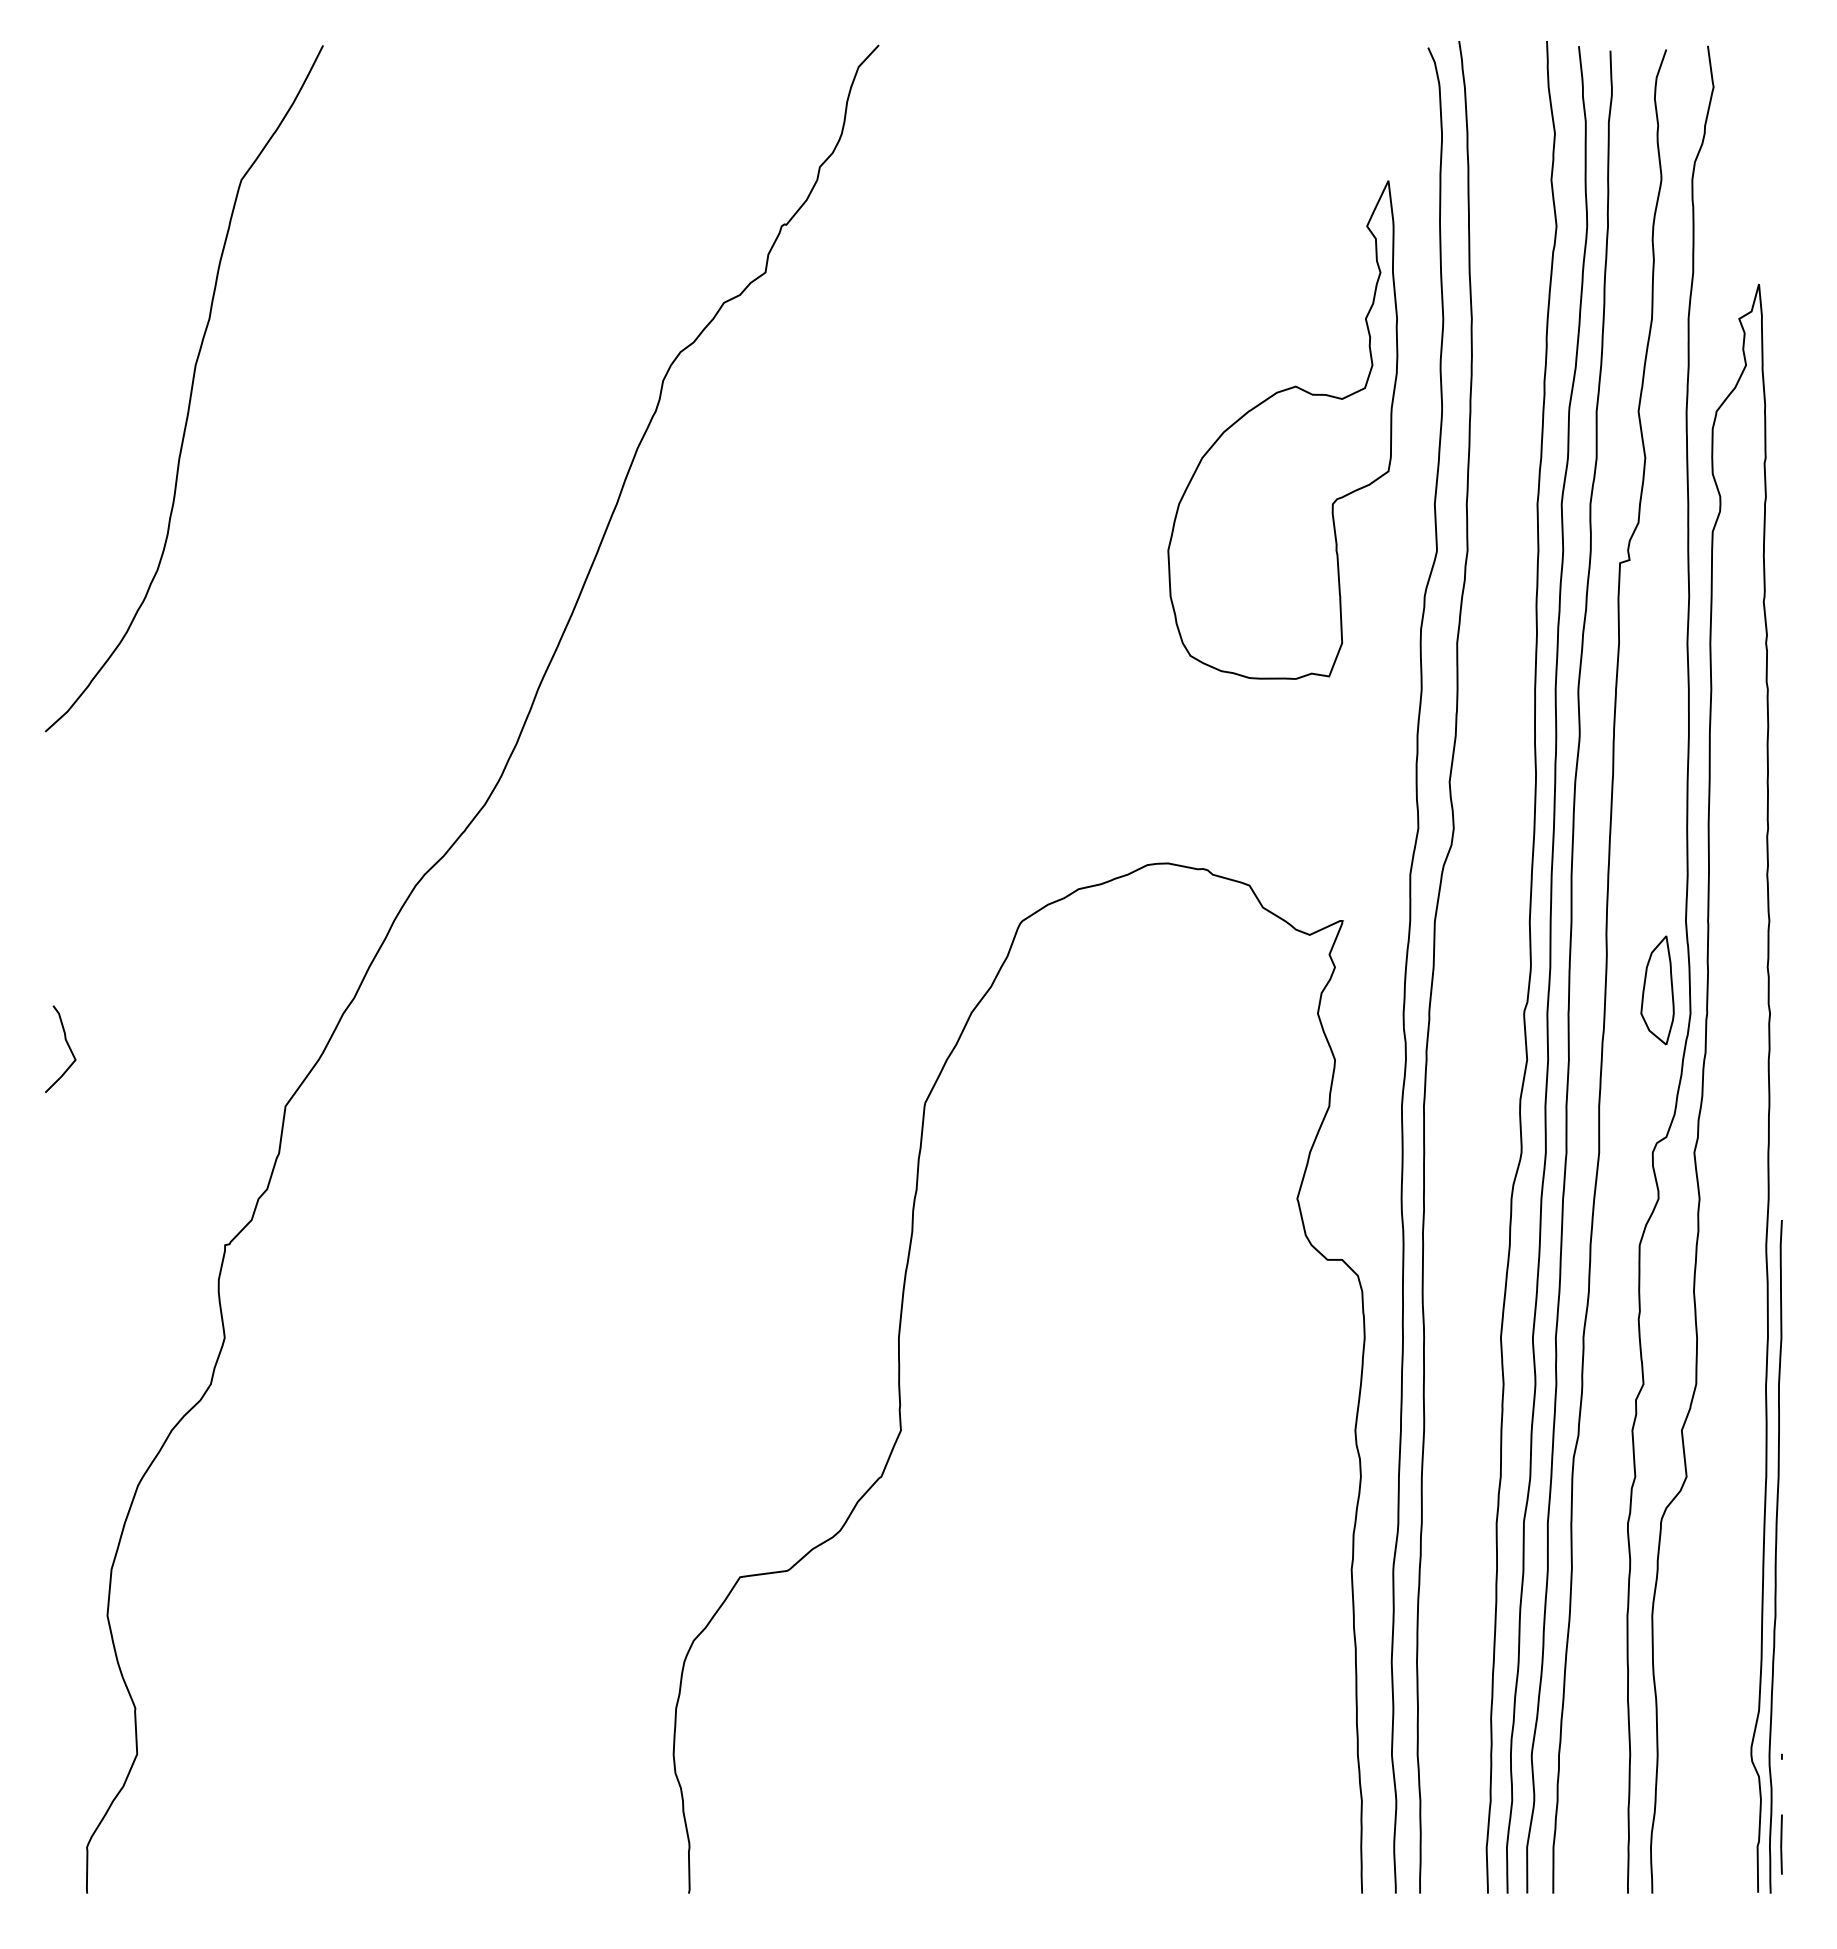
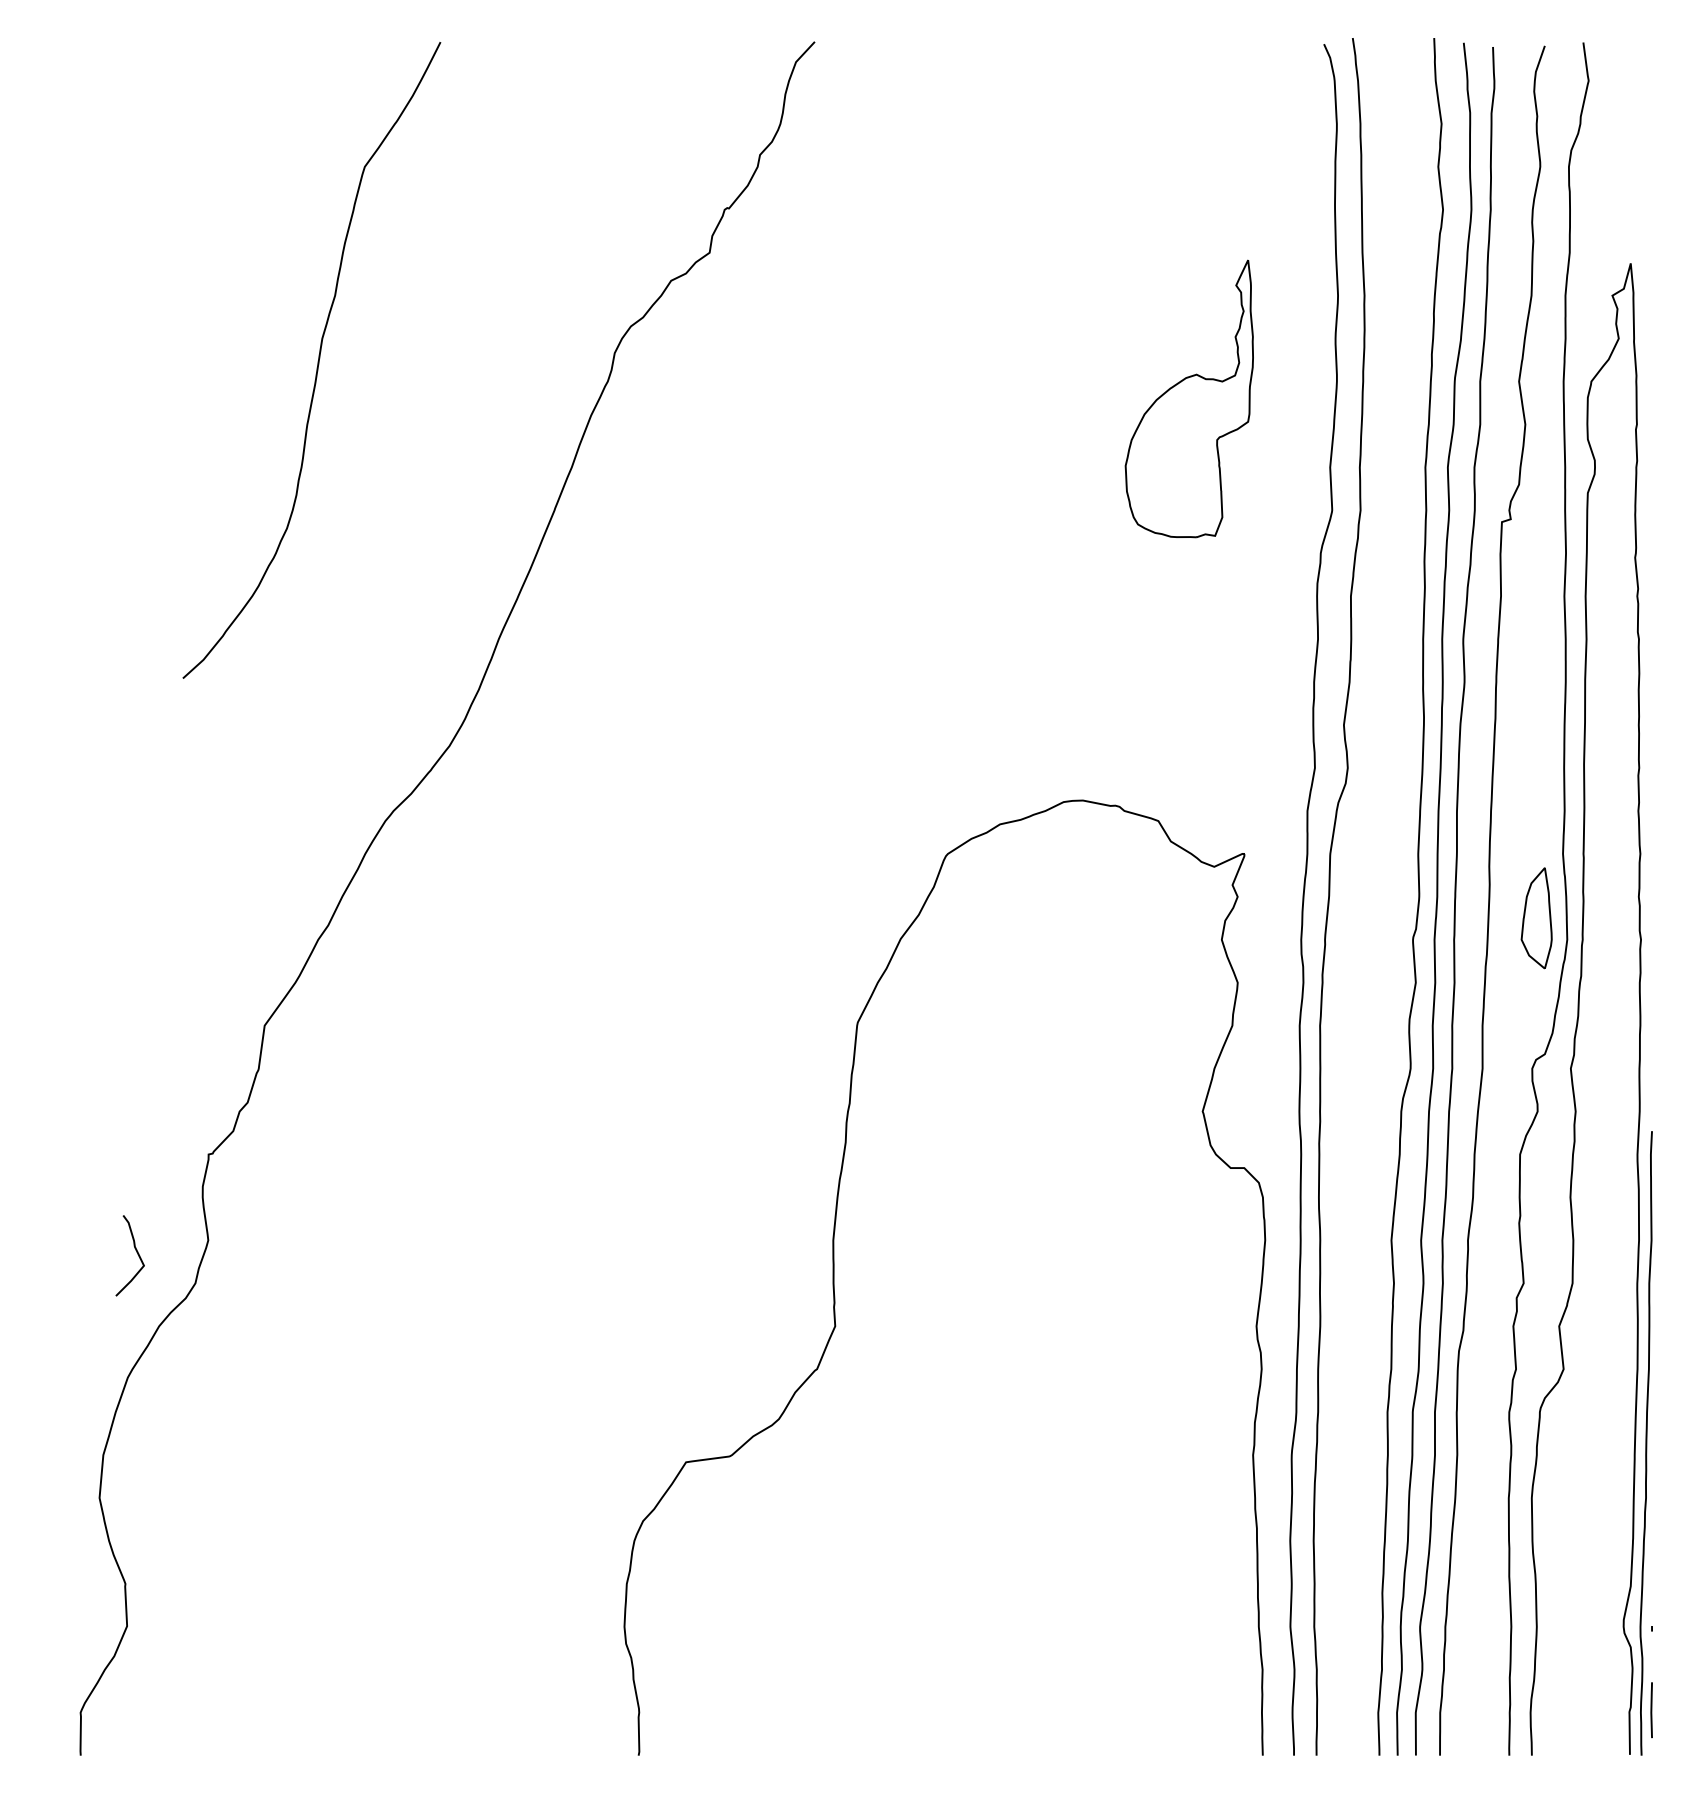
curve: (190, 389) -> (317, 361), moved
part: (1283, 429) -> (1189, 398), size x0.6
curve: (67, 1045) -> (136, 1252), moved

